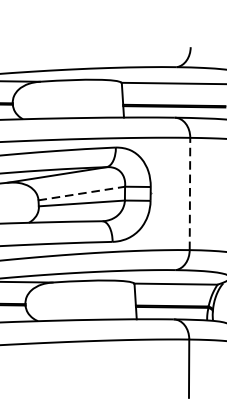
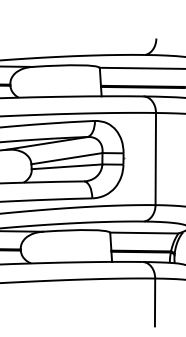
line: (81, 193) -> (66, 158), dashed -> solid
line: (189, 193) -> (155, 158), dashed -> solid

